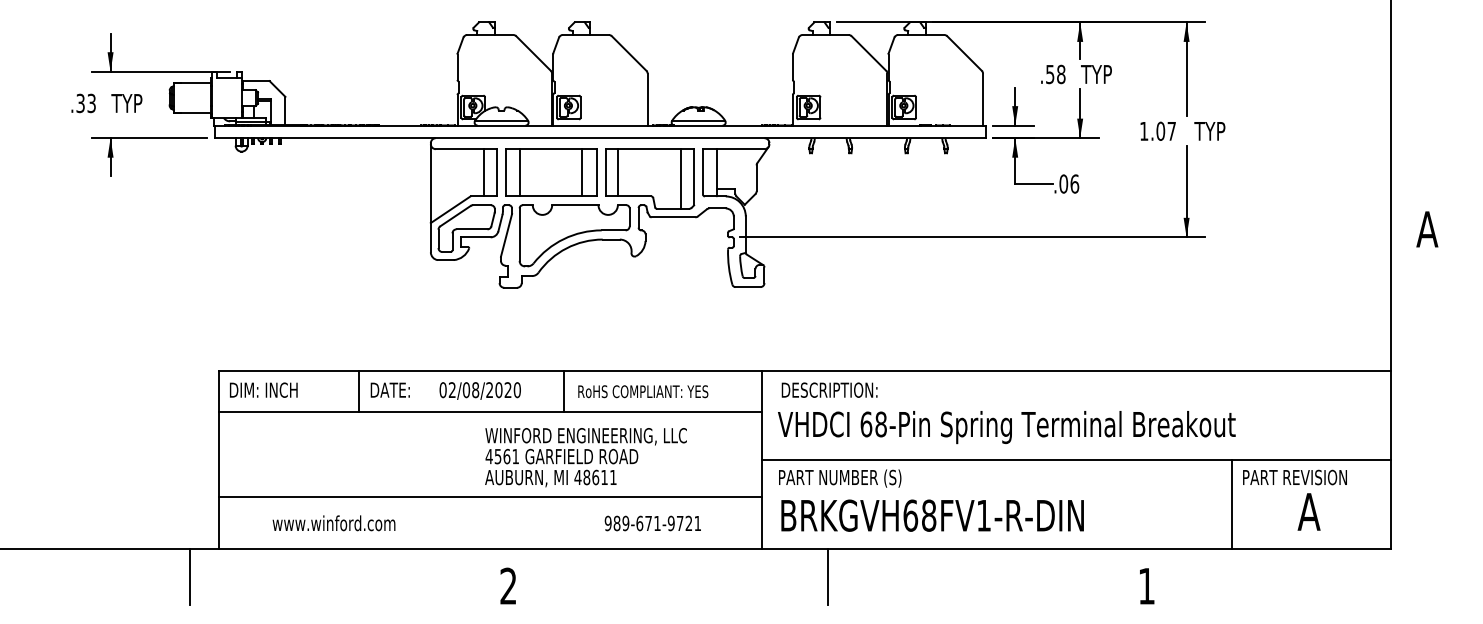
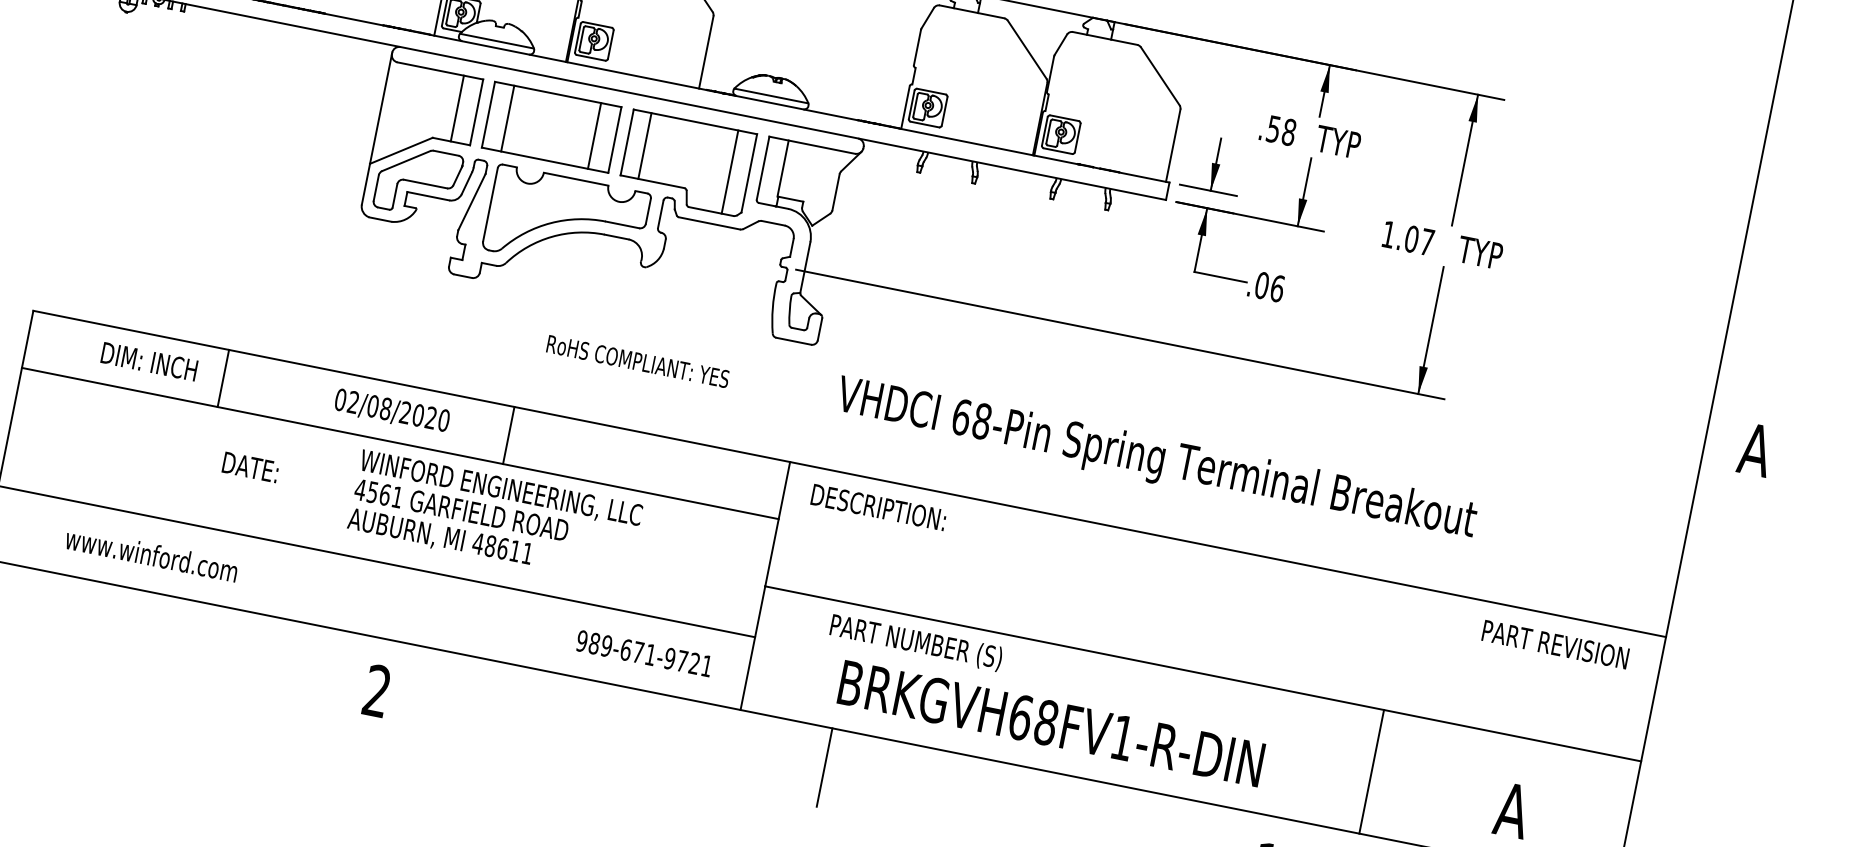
text: (263, 389) -> (149, 360), moved
text: (389, 389) -> (249, 466), moved
text: (643, 391) -> (638, 361), moved
text: (1006, 427) -> (1155, 460), moved
text: (585, 457) -> (494, 517), moved
text: (1294, 477) -> (1554, 644), moved
text: (840, 478) -> (916, 642), moved
line: (1231, 504) -> (1371, 771), moved
text: (932, 515) -> (1051, 723), moved
text: (652, 523) -> (643, 653), moved

